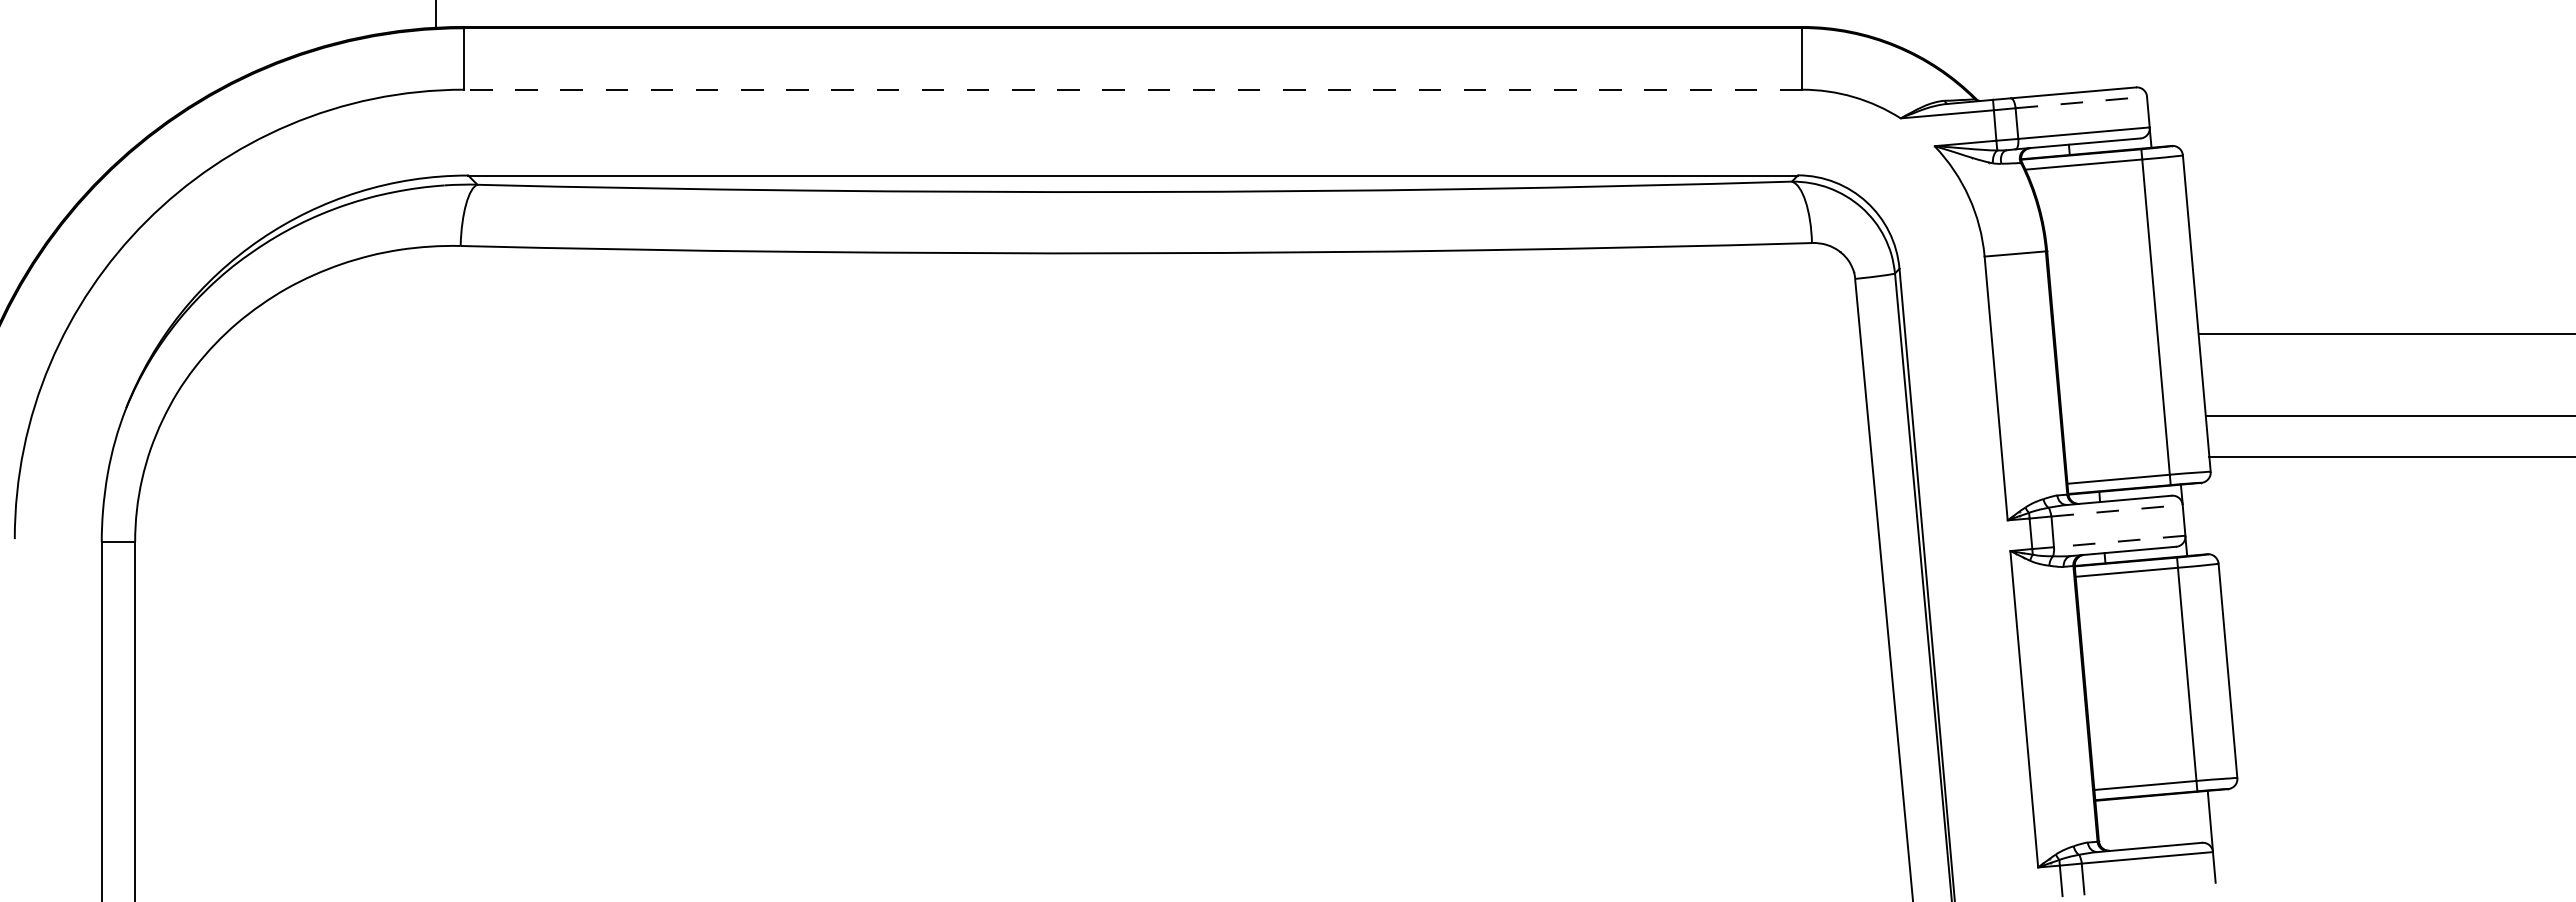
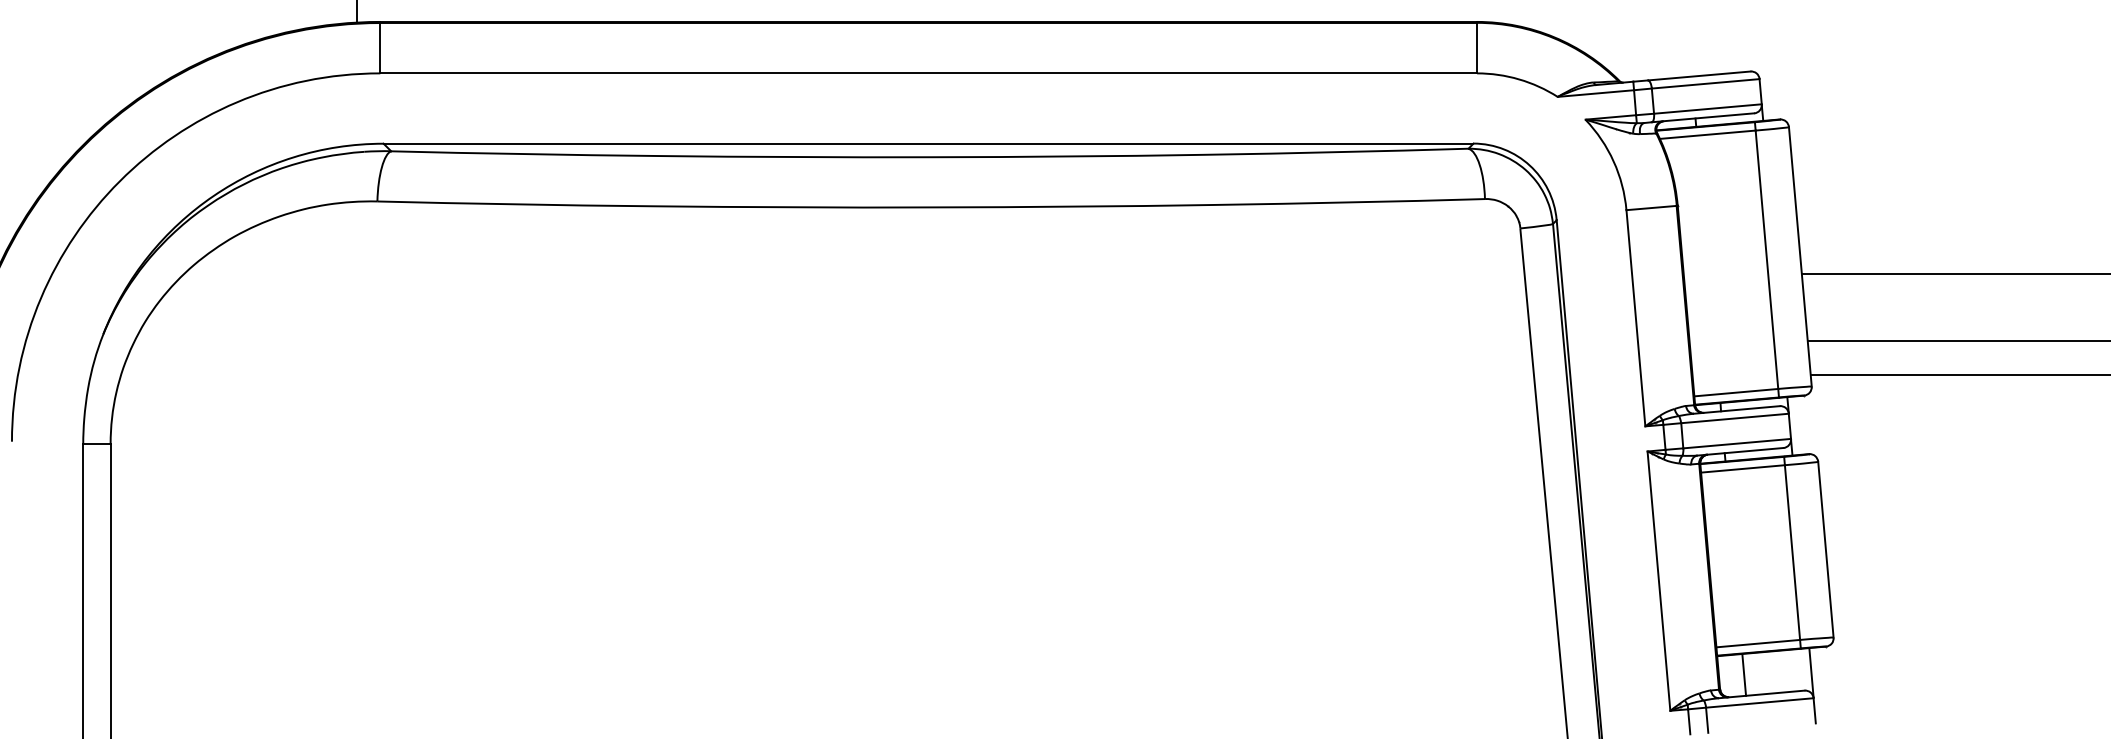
line: (1132, 89) -> (928, 73), dashed -> solid
line: (2081, 102) -> (1705, 83), dashed -> solid
line: (2117, 510) -> (1735, 418), dashed -> solid
line: (2119, 541) -> (1736, 443), dashed -> solid
line: (2128, 823) -> (1744, 674), added

